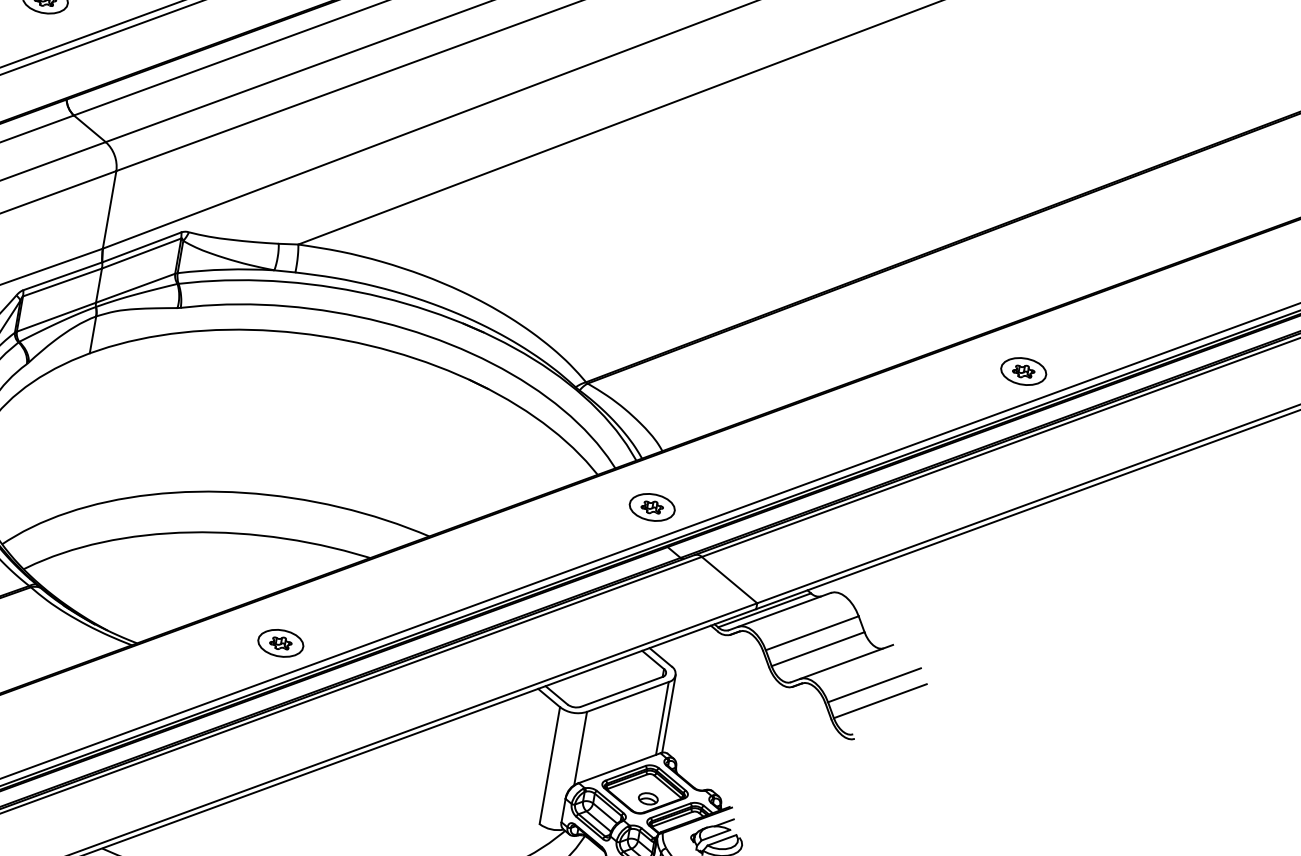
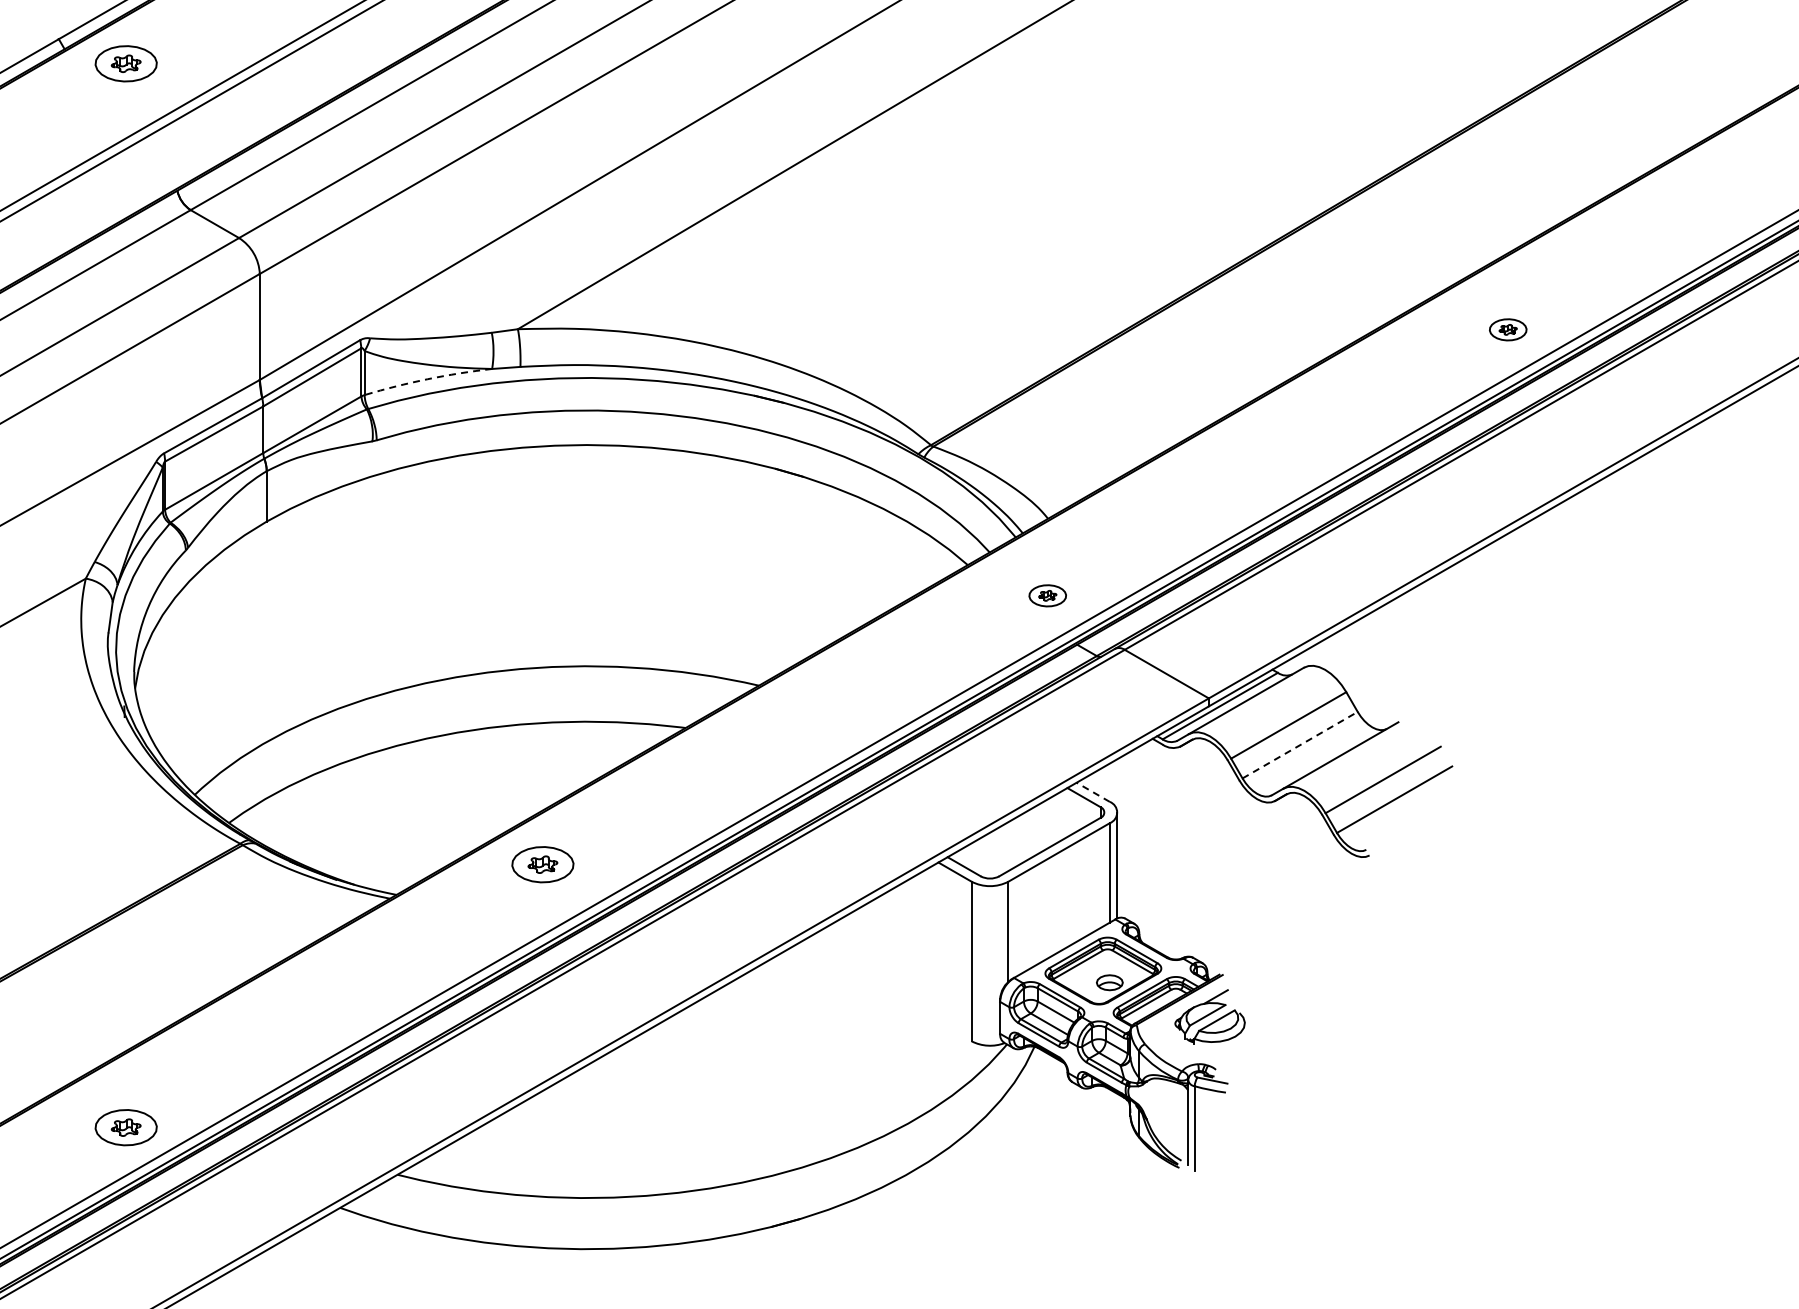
arc: (225, 269) -> (427, 379), solid -> dashed
part: (1023, 371) -> (1507, 329), size x0.6
part: (652, 507) -> (1047, 595), size x0.6
part: (280, 643) -> (542, 864), moved
line: (818, 648) -> (1300, 744), solid -> dashed
line: (659, 657) -> (1092, 792), solid -> dashed

